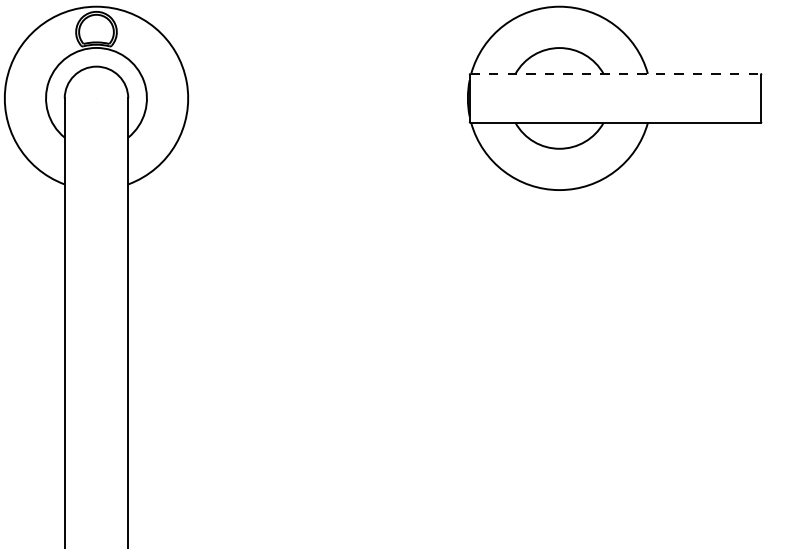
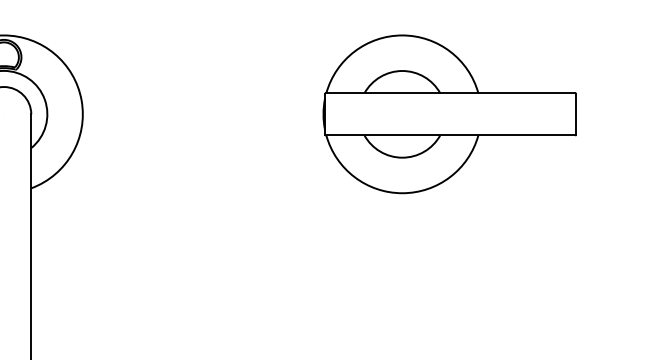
line: (615, 73) -> (450, 92), dashed -> solid

